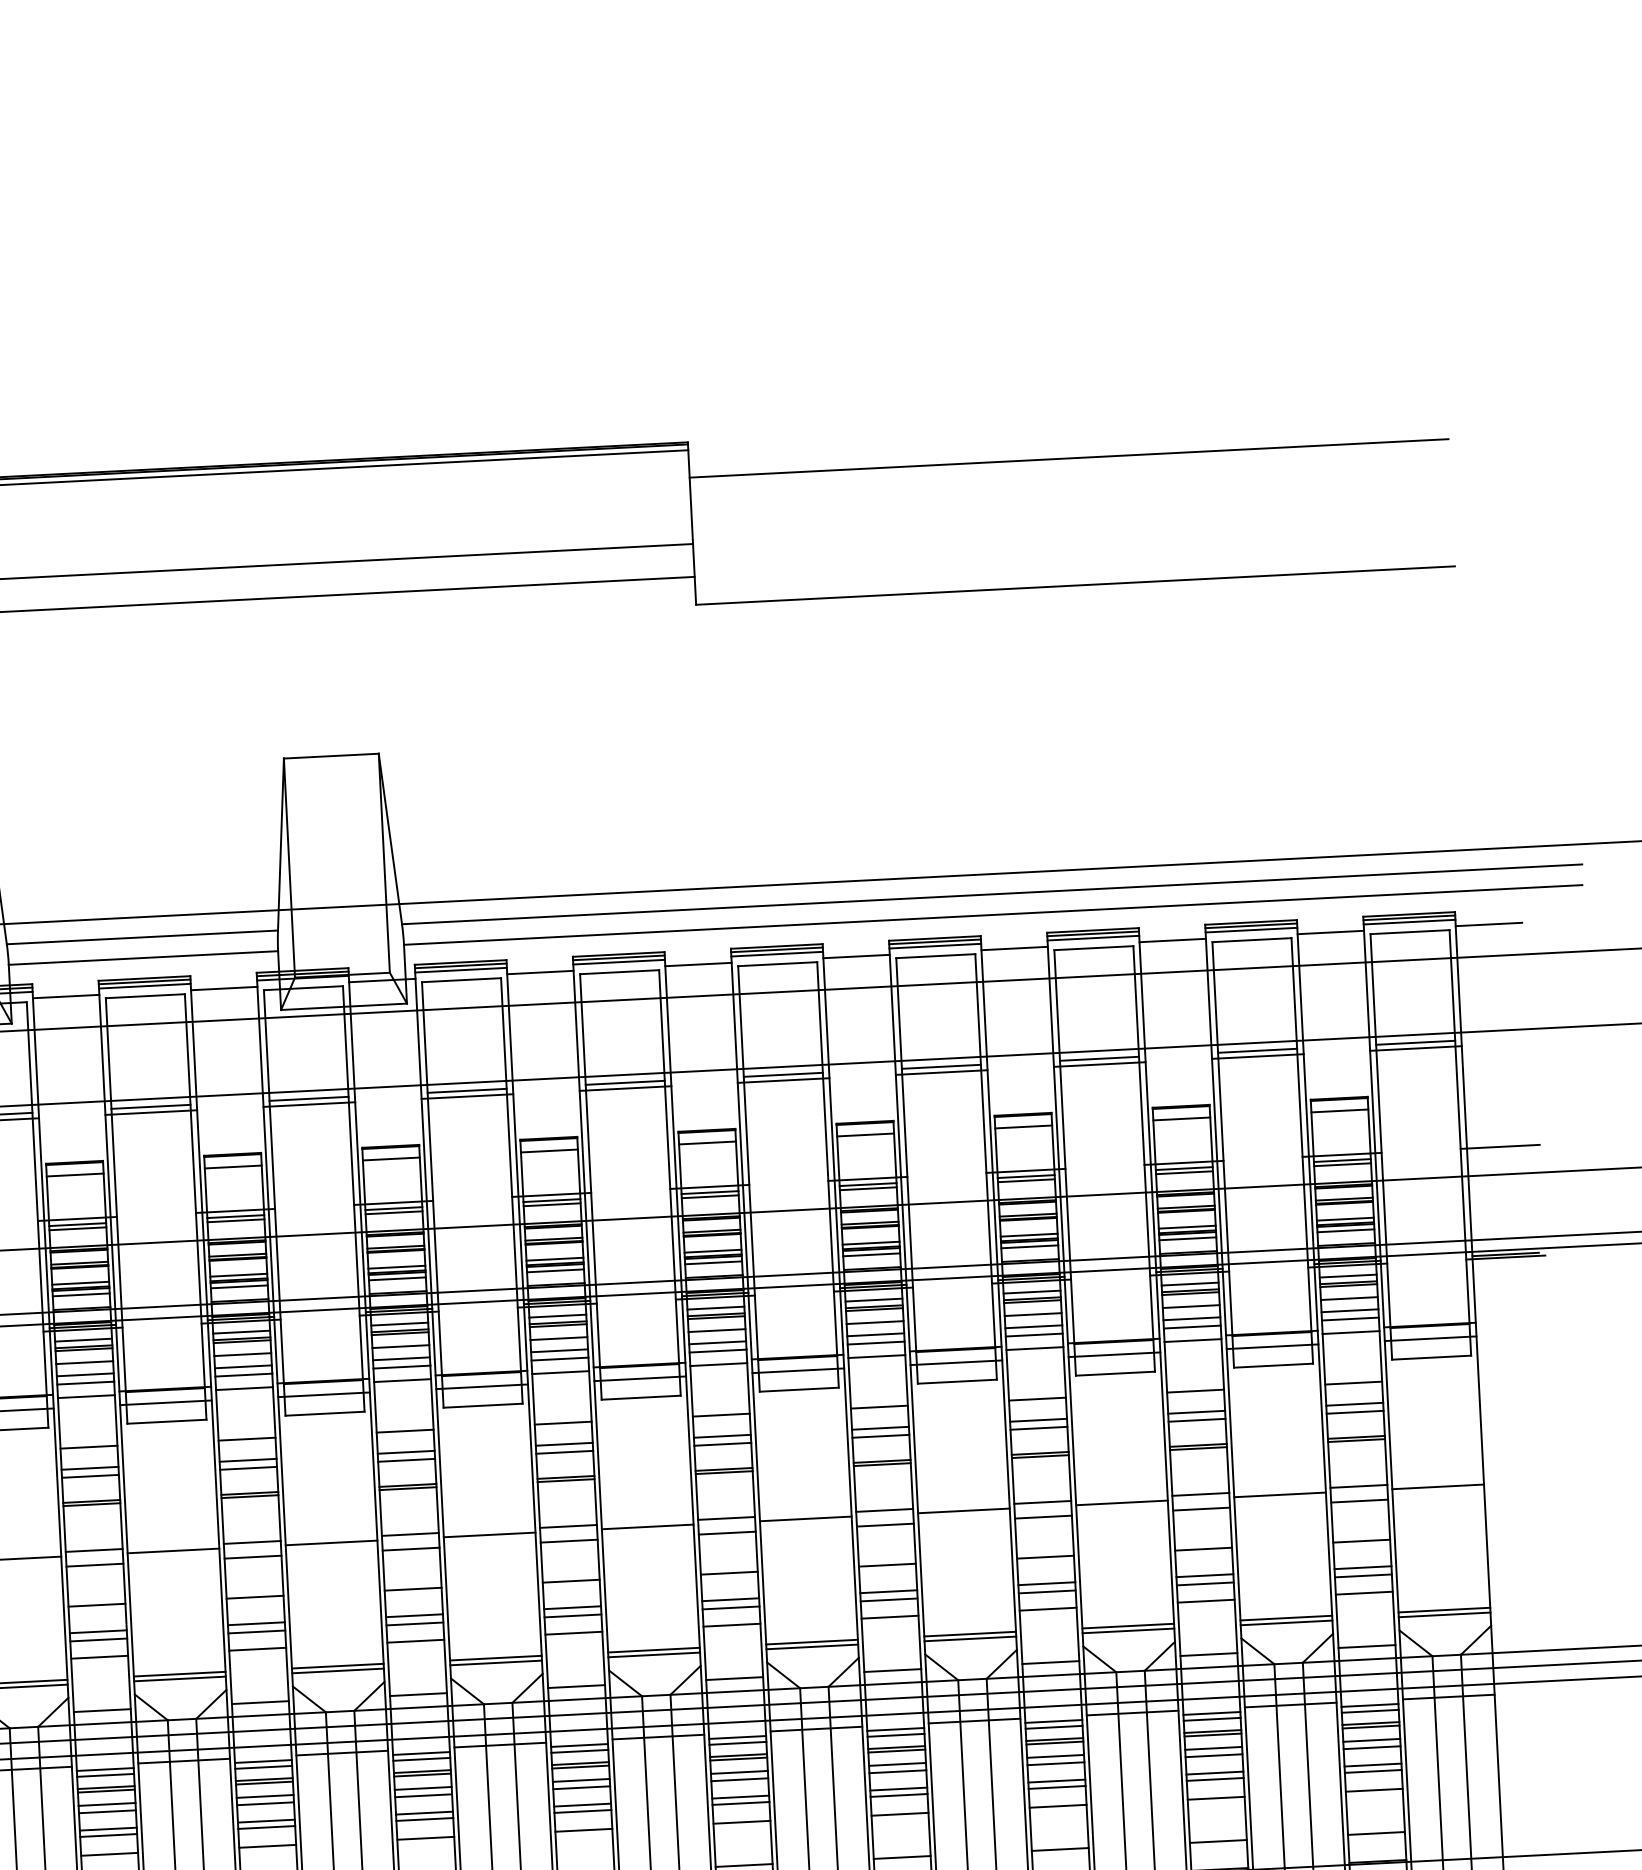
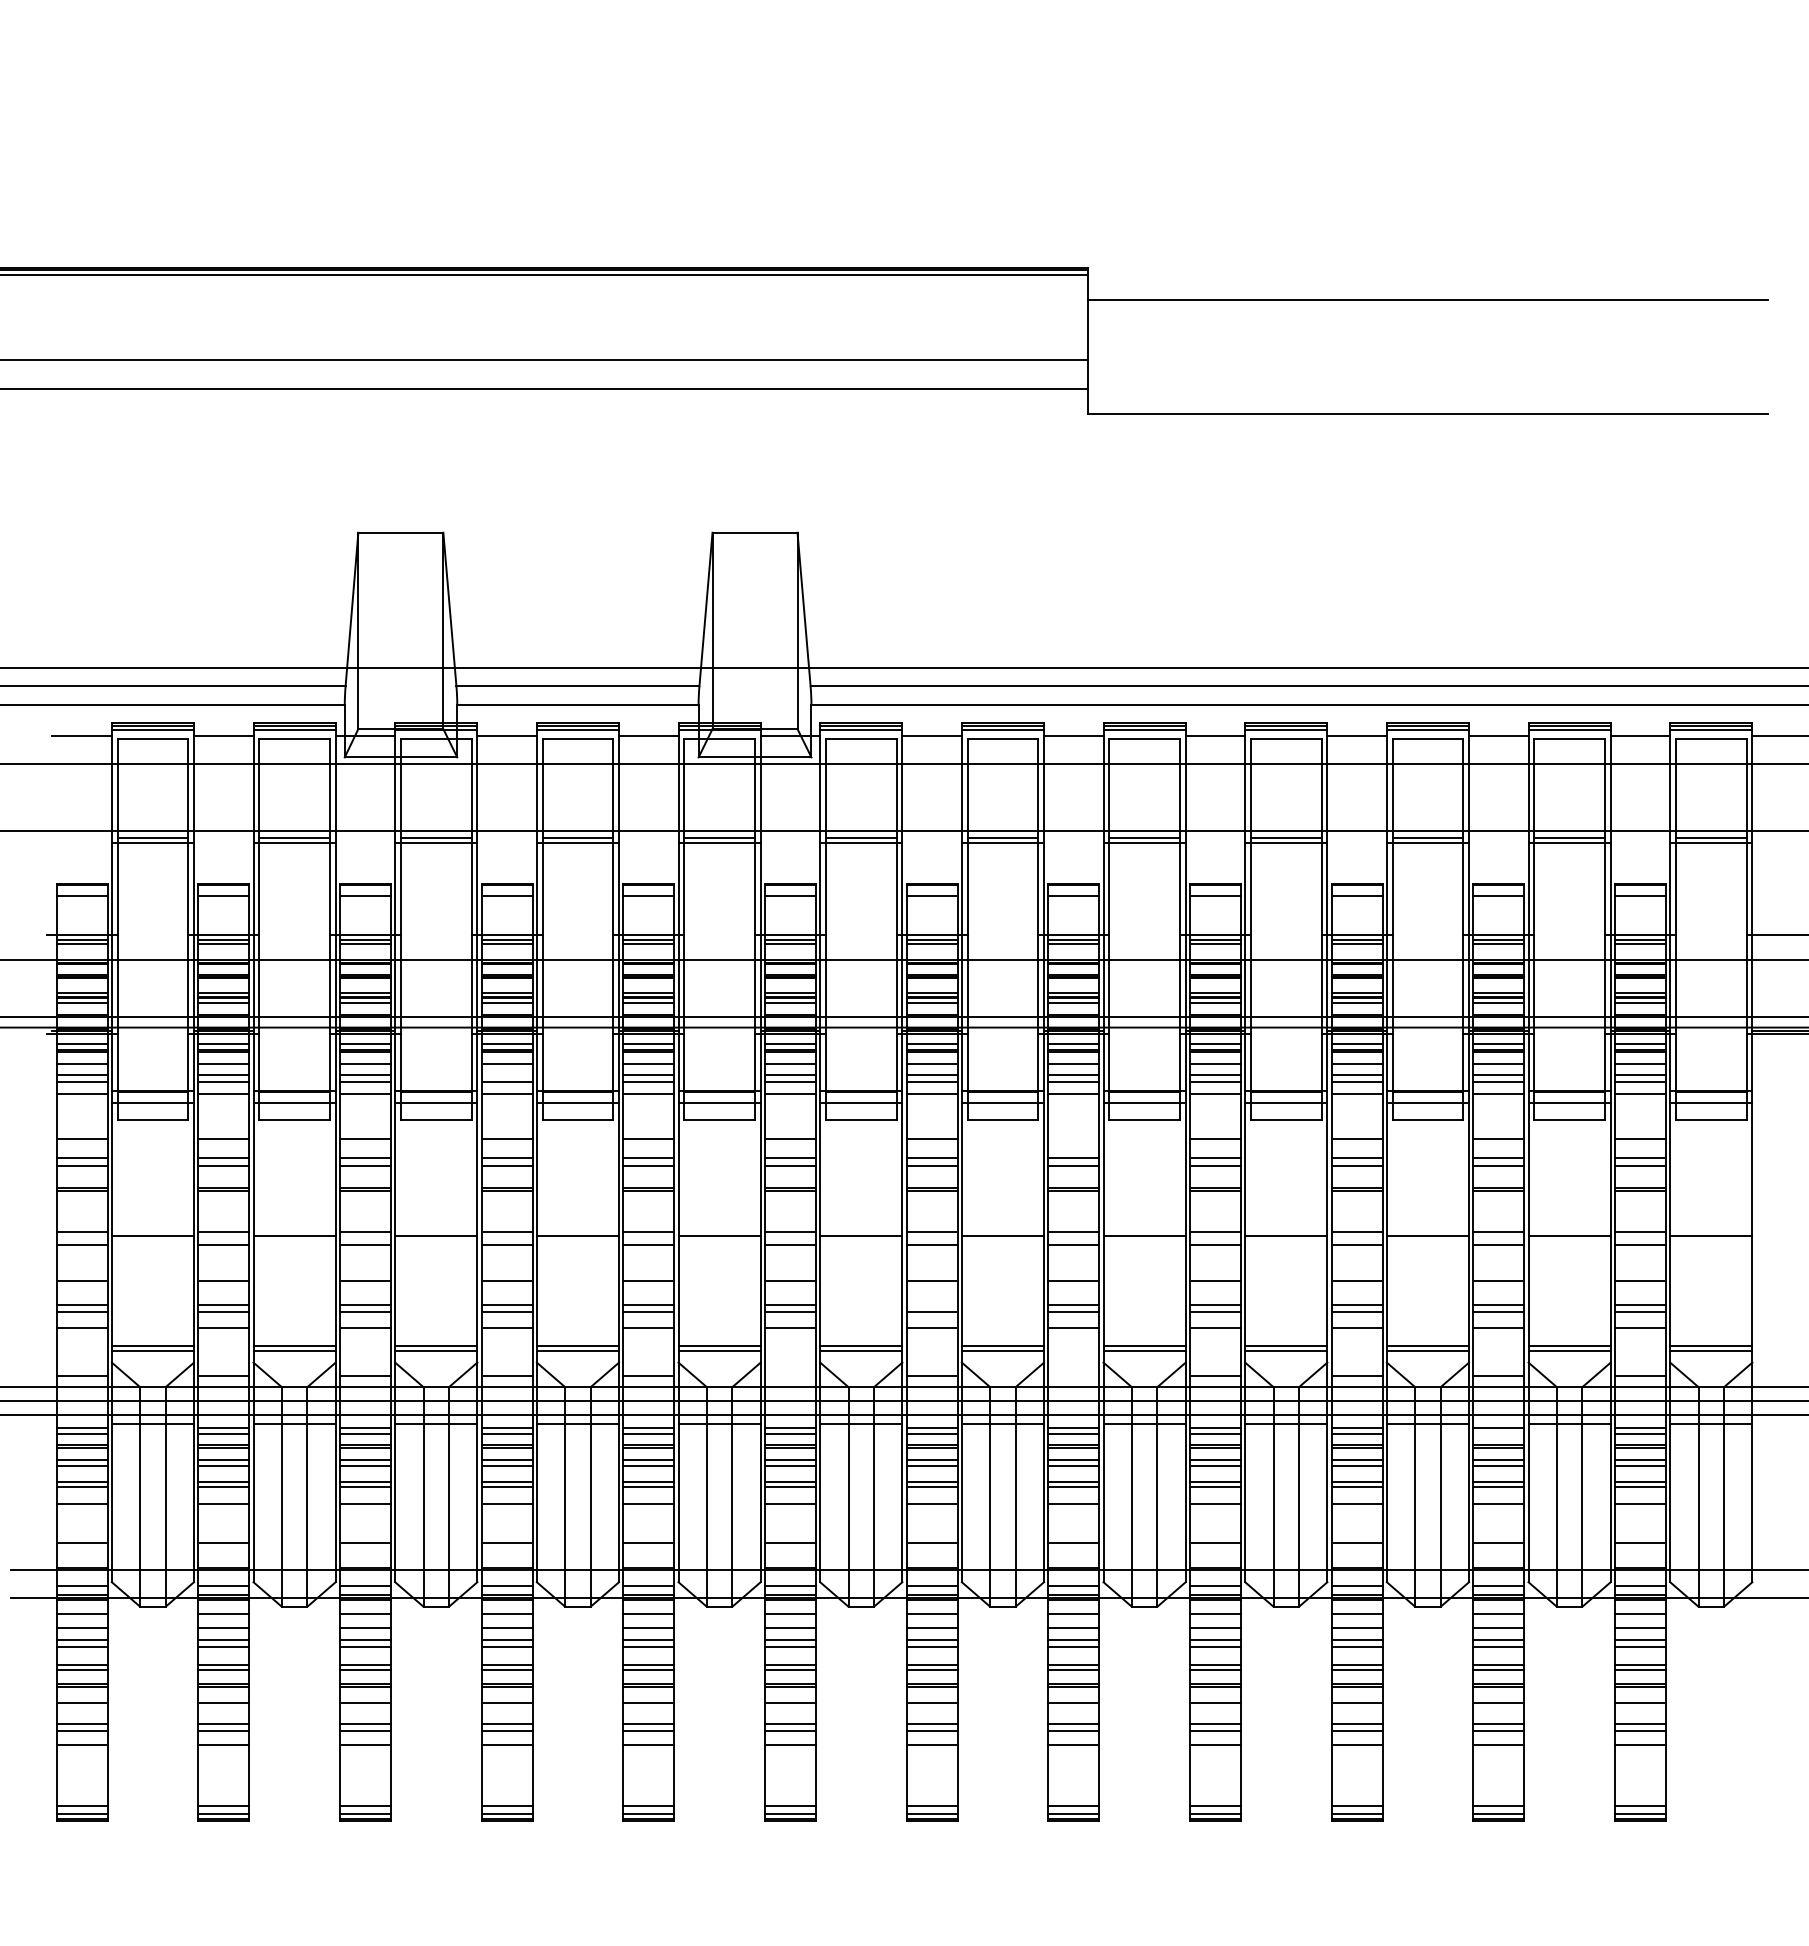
line: (84, 1374) -> (506, 1074), removed
line: (721, 1415) -> (1073, 1139), removed
line: (571, 1607) -> (931, 1304), removed
line: (734, 1678) -> (1073, 1375), removed
line: (417, 1694) -> (789, 1375), removed
line: (1211, 1719) -> (1498, 1433), removed

